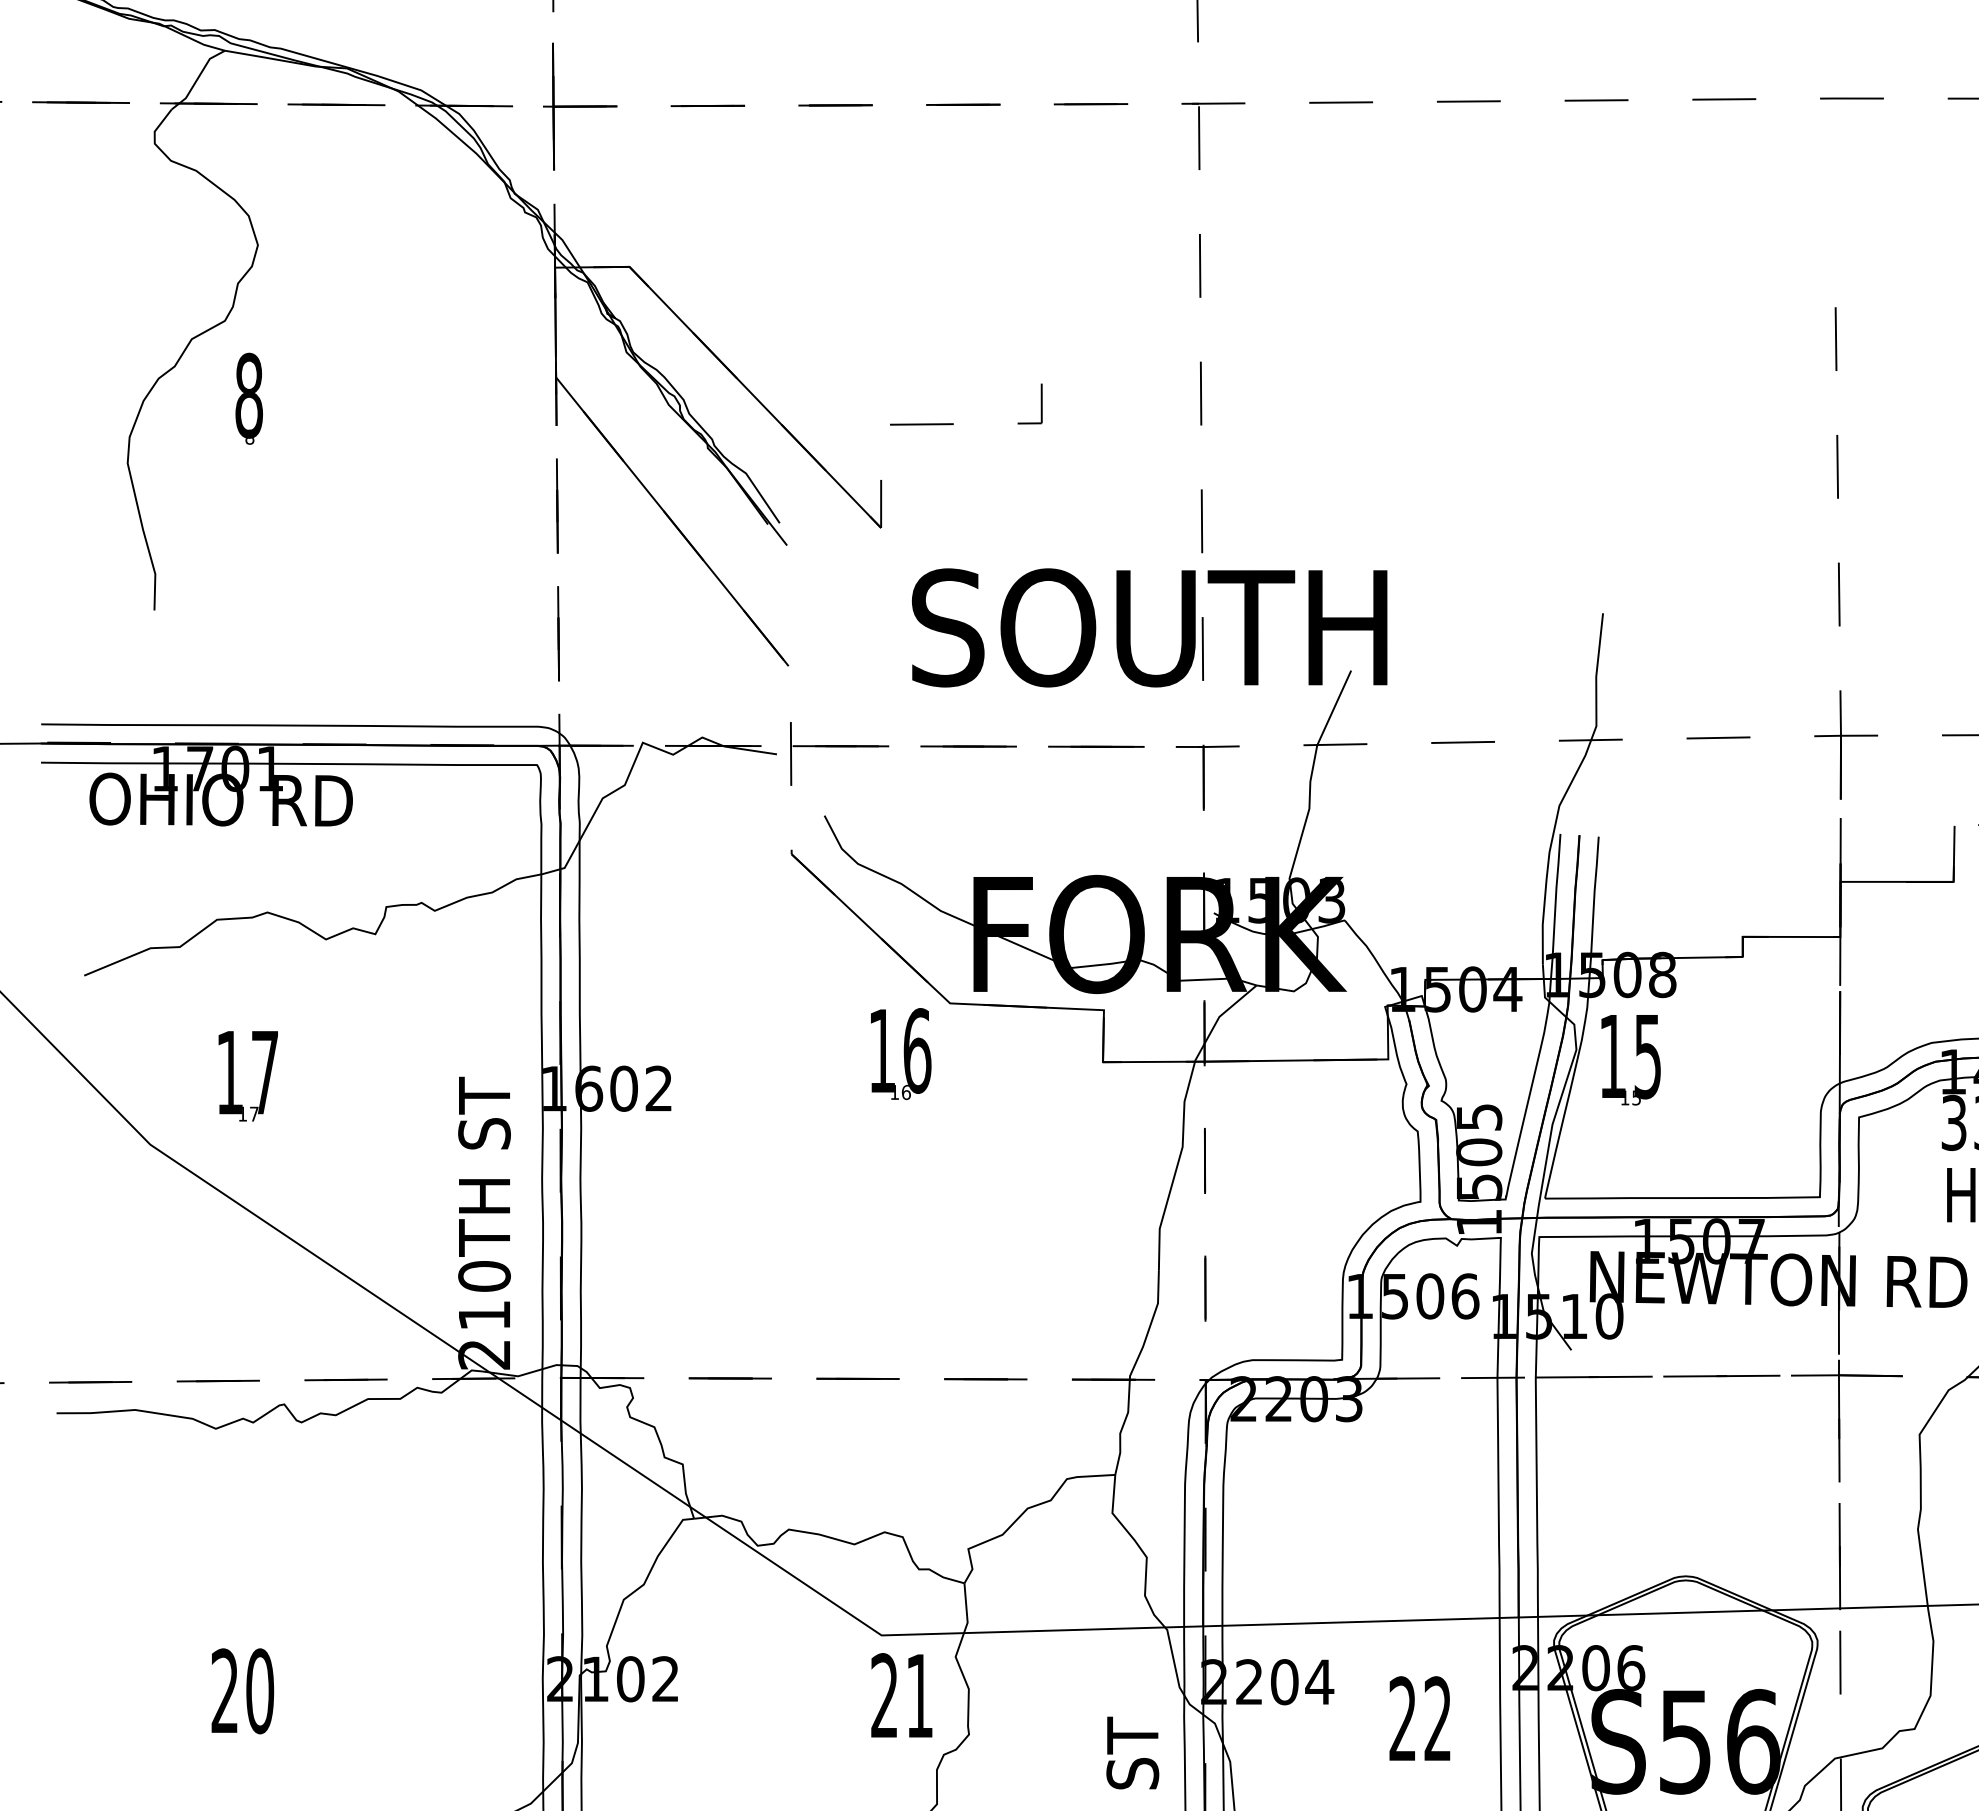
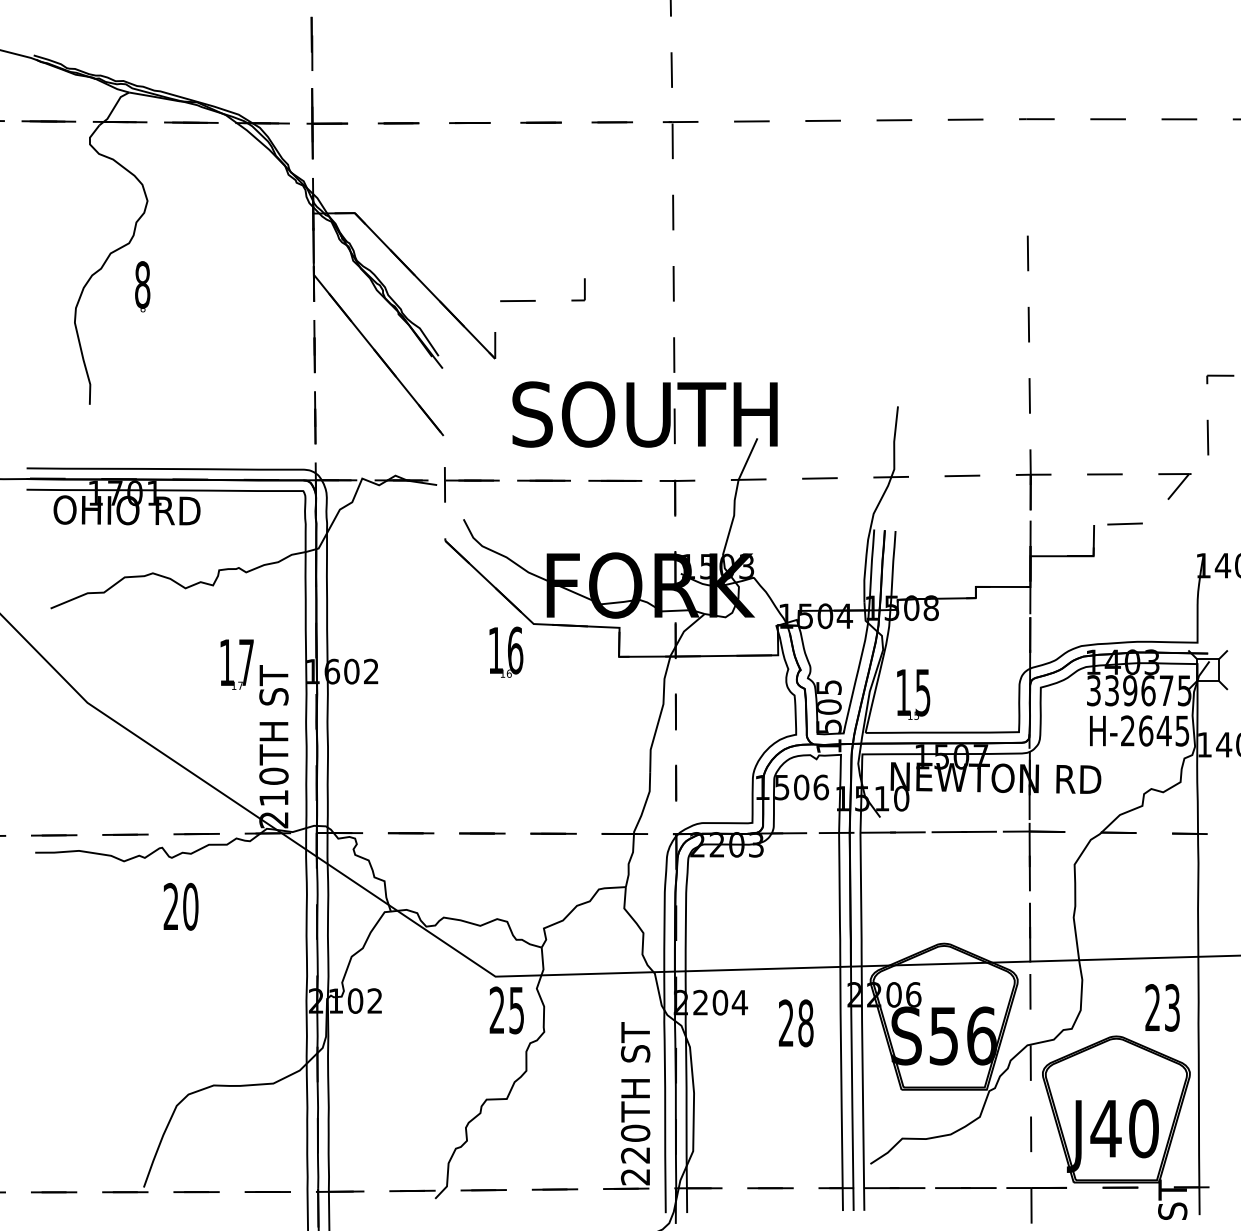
text: (1630, 1059) -> (913, 694), moved
text: (247, 1075) -> (236, 664), moved
text: (241, 1690) -> (180, 906), moved
text: (919, 1696) -> (516, 1010), 21 -> 25
text: (1437, 1719) -> (805, 1023), 22 -> 28

